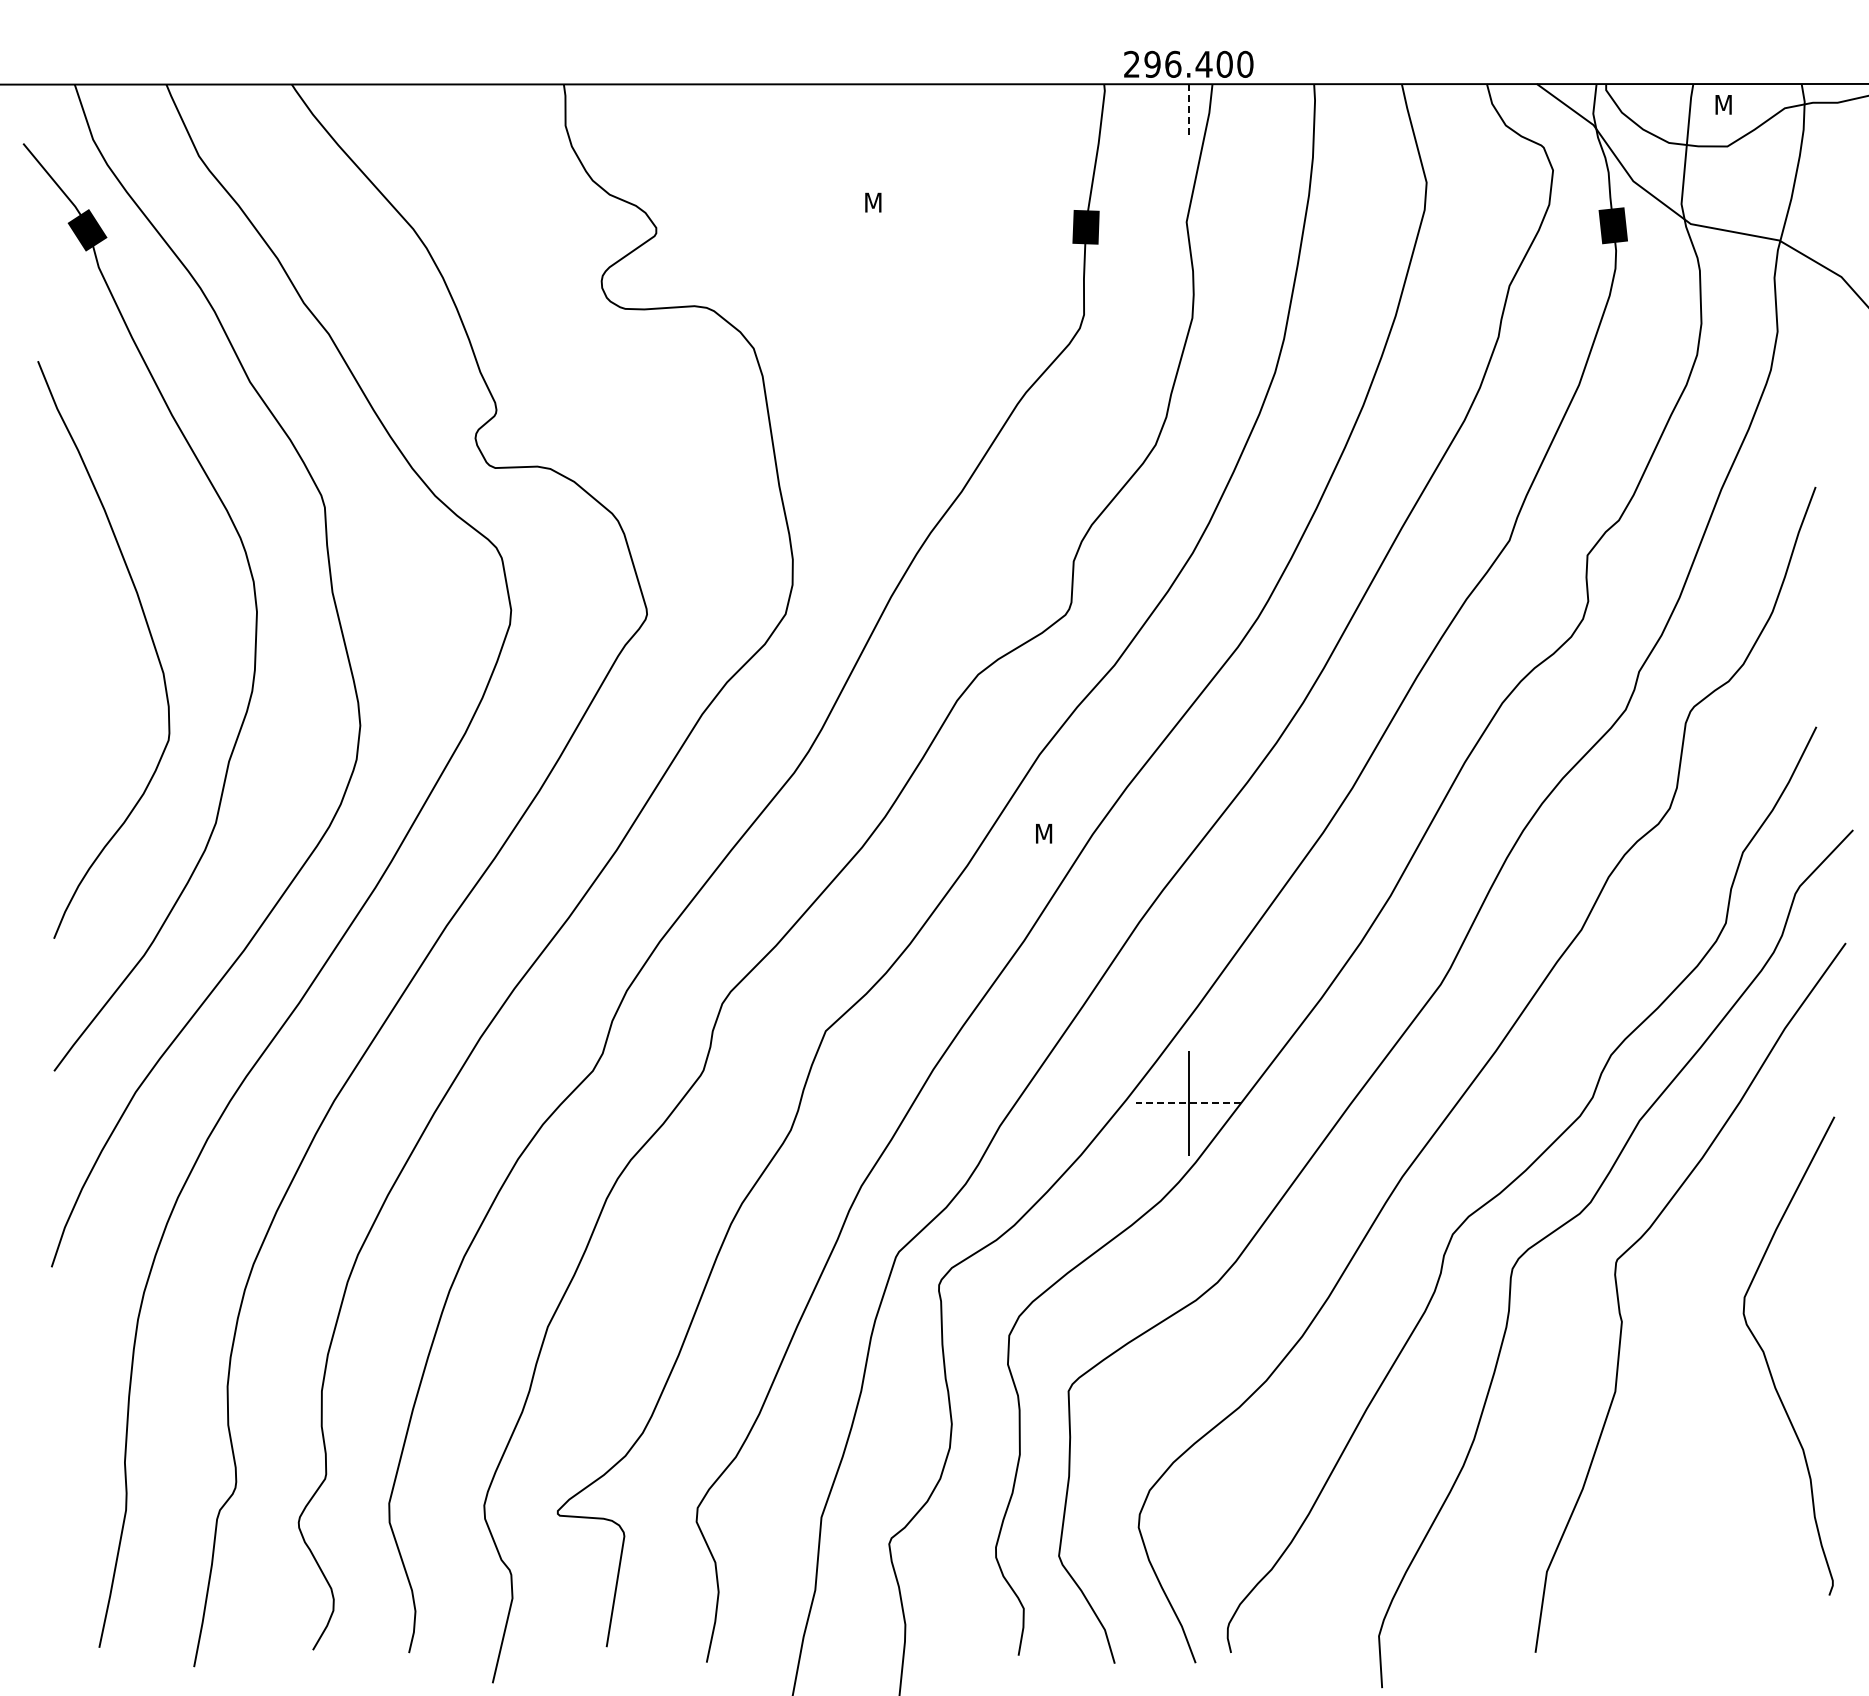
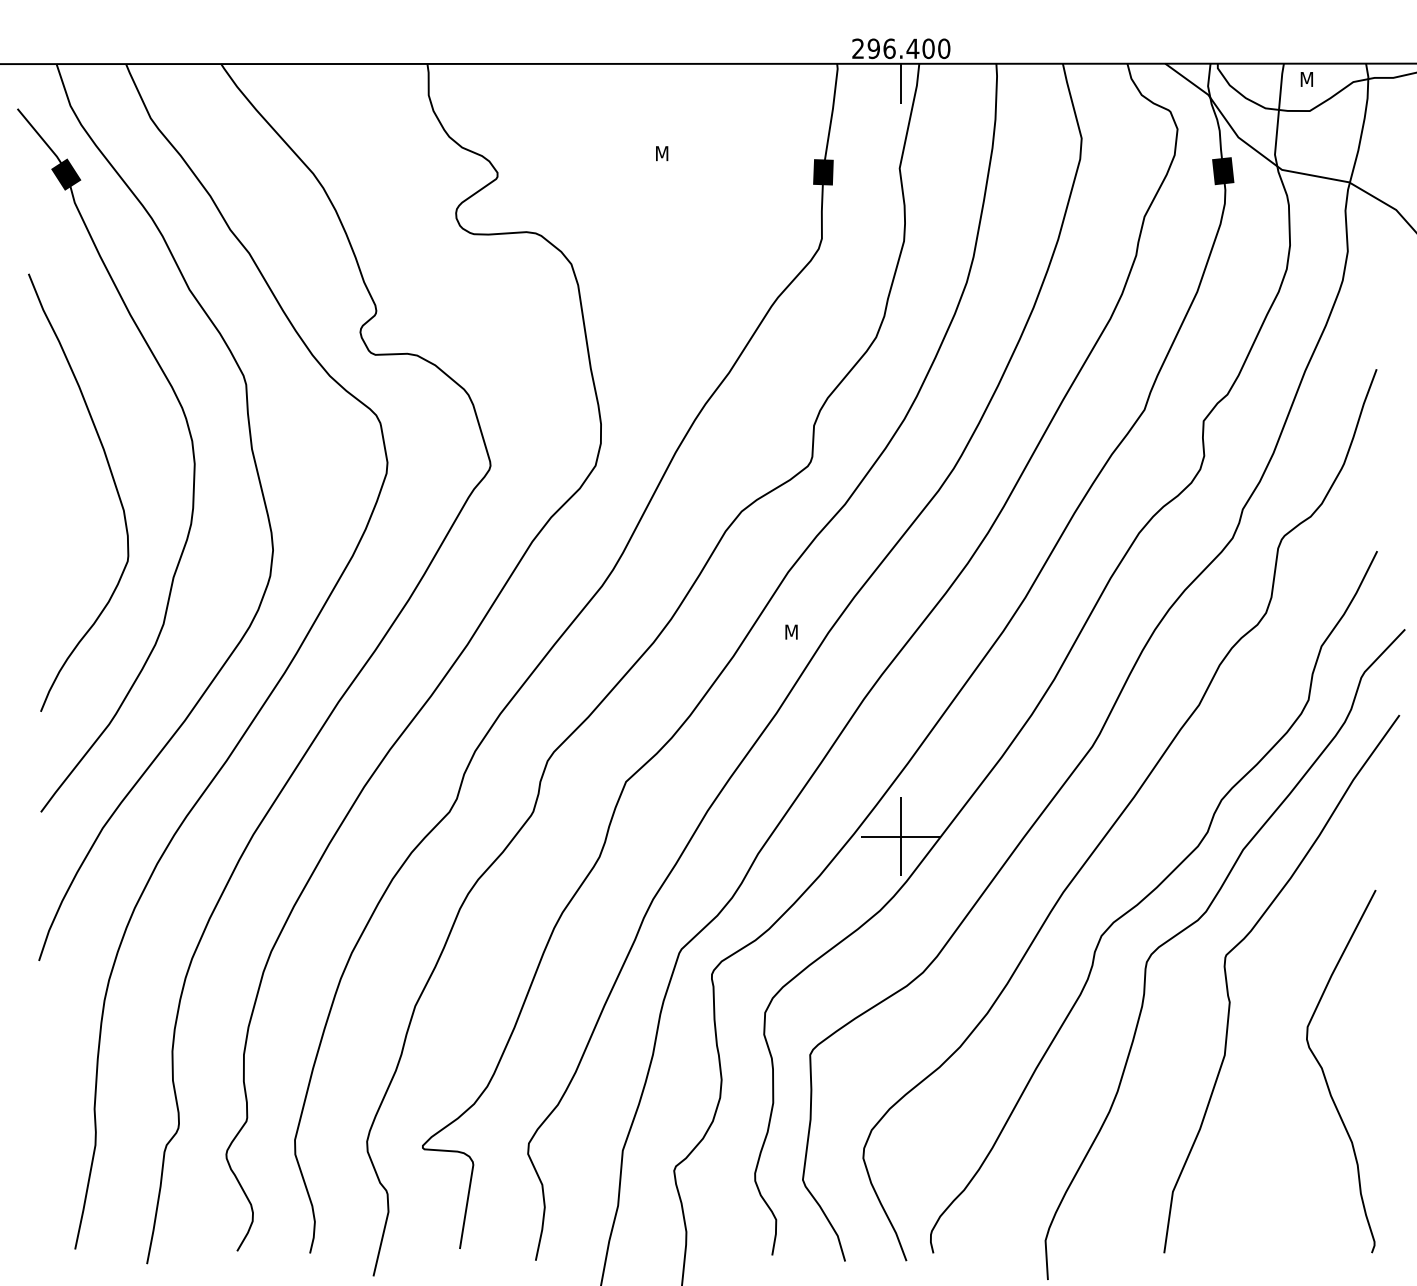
line: (1188, 110) -> (901, 83), dashed -> solid
line: (1188, 1103) -> (901, 836), dashed -> solid
curve: (1768, 1363) -> (1325, 1077), moved

